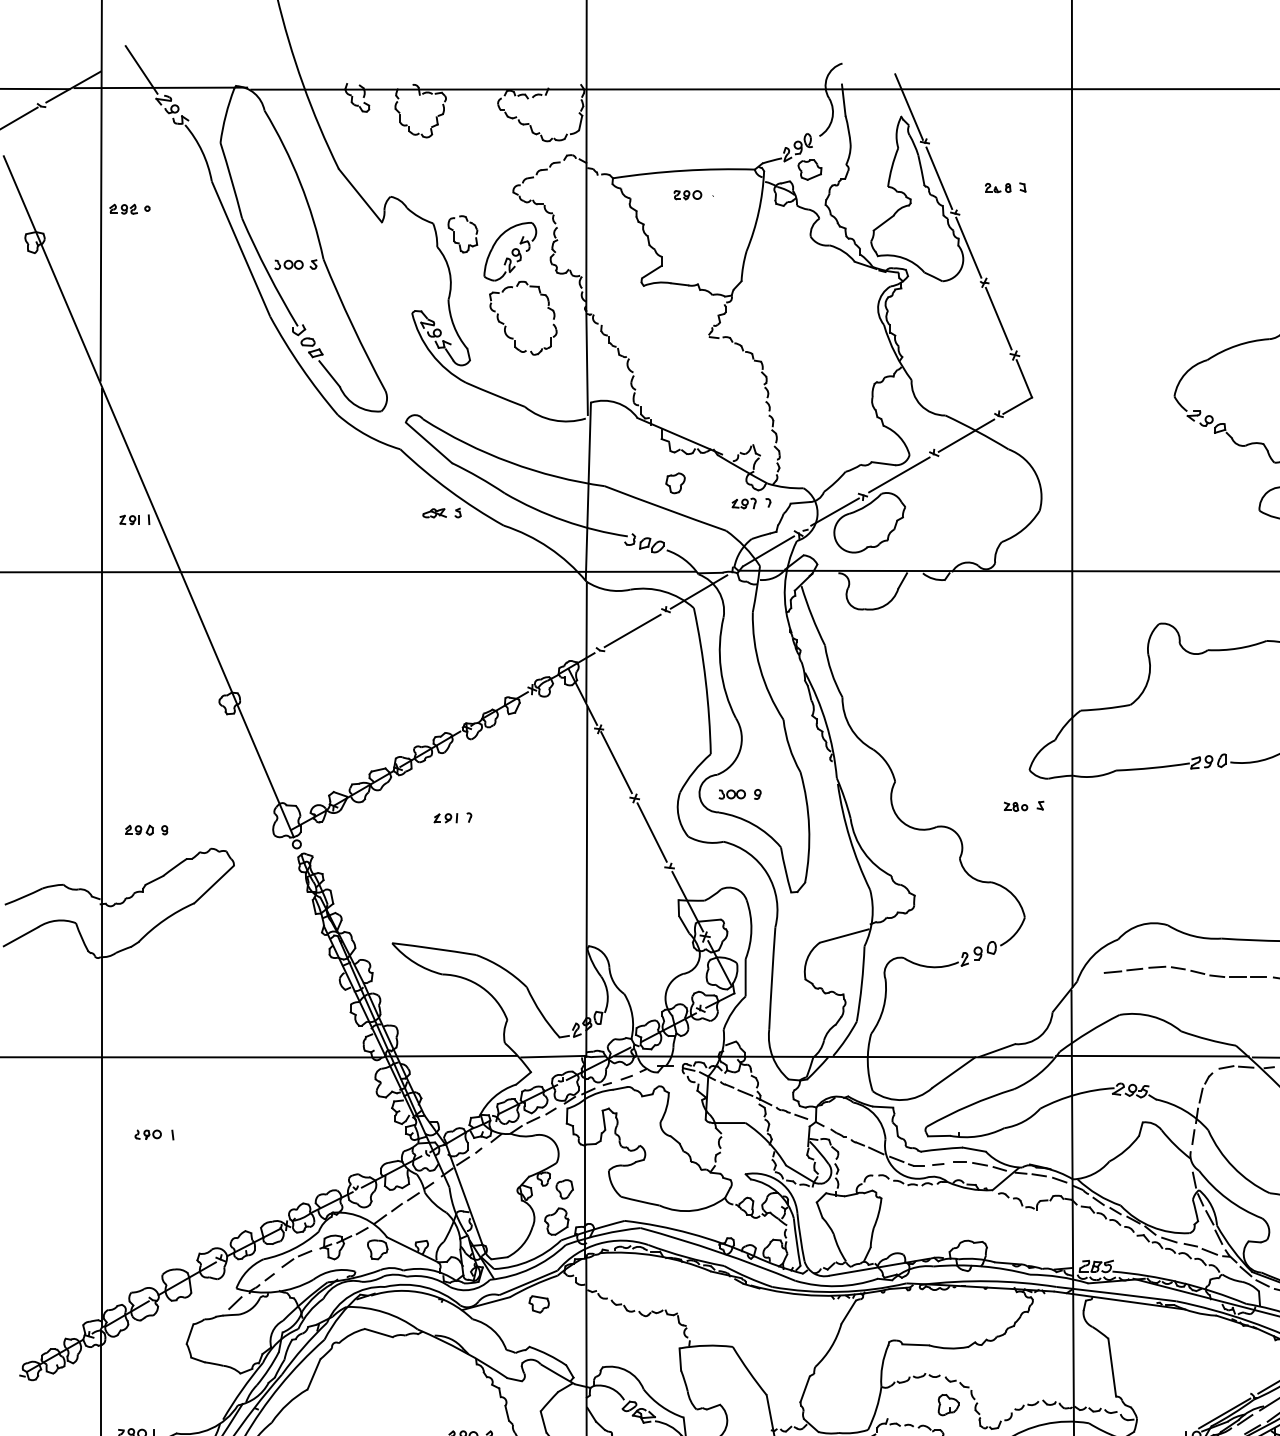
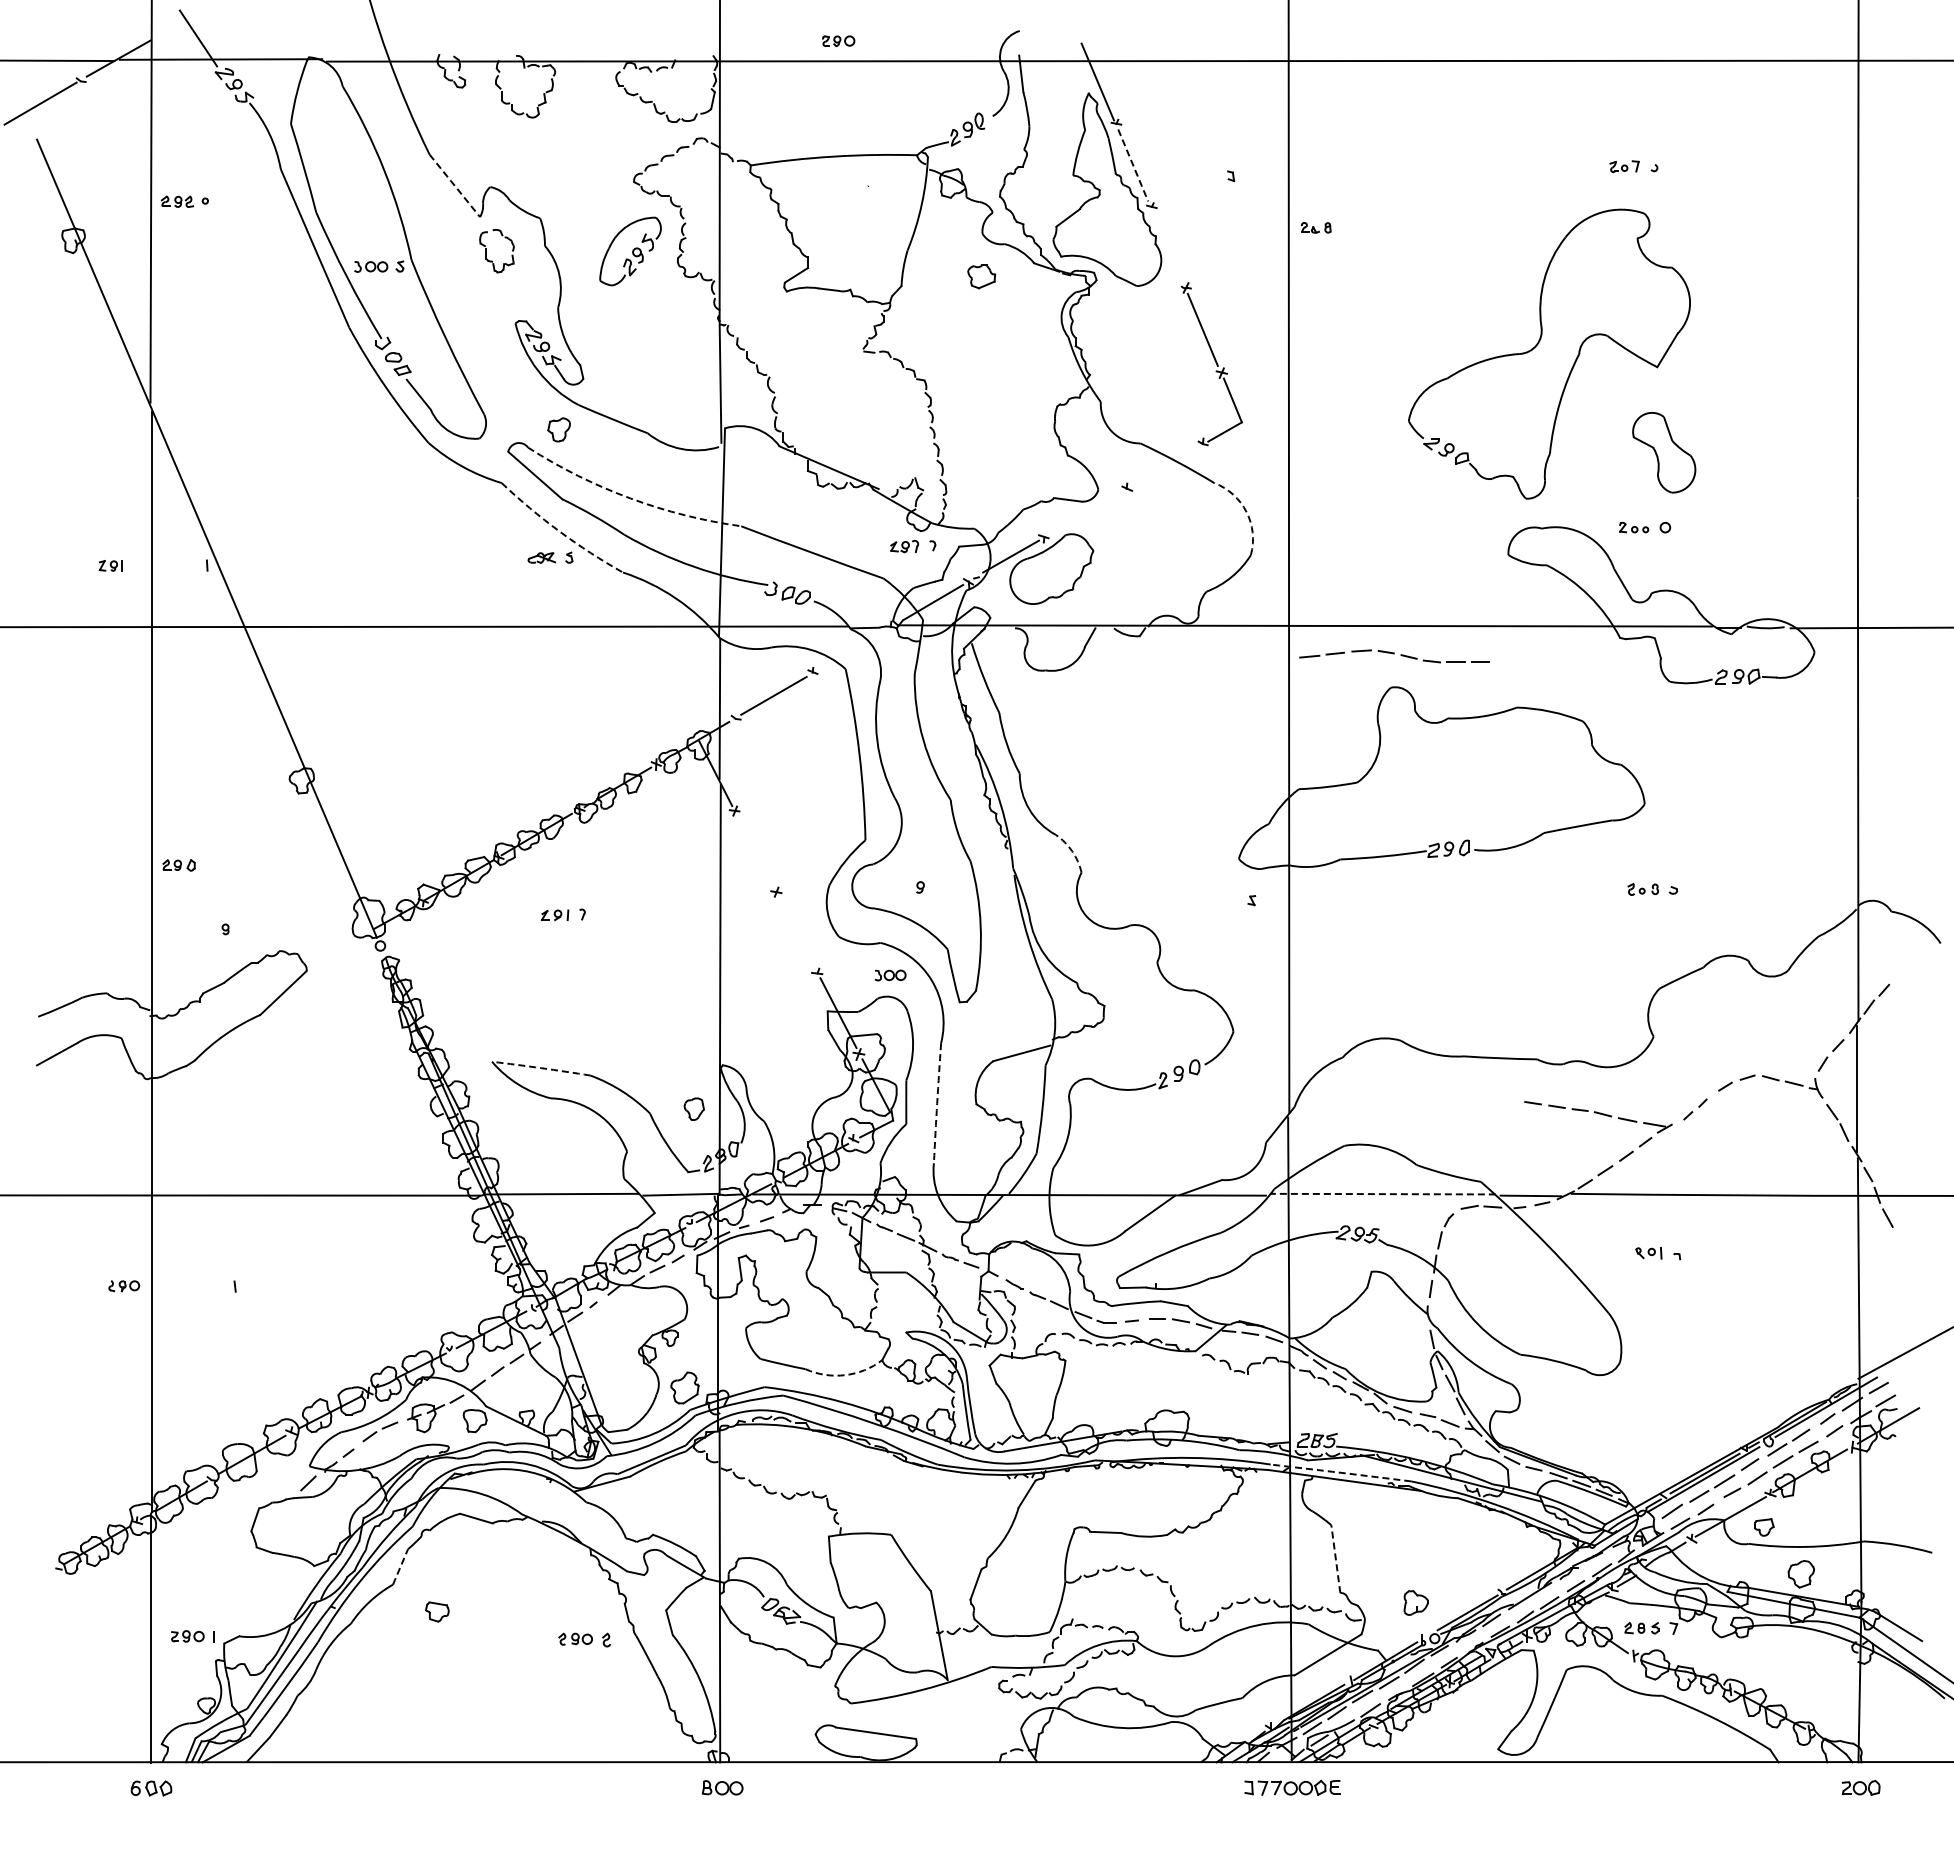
part: (809, 169) -> (981, 276), moved
line: (939, 178) -> (1133, 165), solid -> dashed
part: (997, 187) -> (1315, 227), moved
part: (687, 195) -> (838, 41), moved
line: (360, 196) -> (455, 186), solid -> dashed
part: (459, 242) -> (492, 260), moved
line: (968, 247) -> (1167, 246), removed
part: (506, 325) -> (625, 338), removed
line: (965, 436) -> (1164, 467), removed
arc: (510, 462) -> (630, 498), solid -> dashed
arc: (1035, 473) -> (1246, 511), solid -> dashed
line: (899, 474) -> (1086, 512), removed
part: (674, 482) -> (558, 429), moved
arc: (449, 490) -> (559, 531), solid -> dashed
part: (129, 519) -> (110, 565), moved
line: (698, 591) -> (851, 649), removed
line: (616, 762) -> (755, 849), removed
arc: (887, 763) -> (1072, 851), solid -> dashed
part: (732, 794) -> (890, 975), moved
part: (1016, 806) -> (1223, 901), removed
part: (139, 830) -> (178, 865), moved
line: (651, 832) -> (796, 931), removed
arc: (434, 948) -> (541, 1068), solid -> dashed
part: (1185, 971) -> (1394, 656), moved
arc: (772, 978) -> (937, 1103), solid -> dashed
line: (1152, 1056) -> (1382, 1194), solid -> dashed
part: (148, 1134) -> (124, 1286), moved
part: (564, 1188) -> (693, 1108), moved
arc: (693, 1210) -> (845, 1375), solid -> dashed
arc: (1116, 1293) -> (1340, 1472), solid -> dashed
part: (539, 1303) -> (437, 1611), moved
line: (1111, 1367) -> (1335, 1558), solid -> dashed
line: (313, 1373) -> (400, 1566), solid -> dashed
part: (948, 1404) -> (1415, 1602), moved

